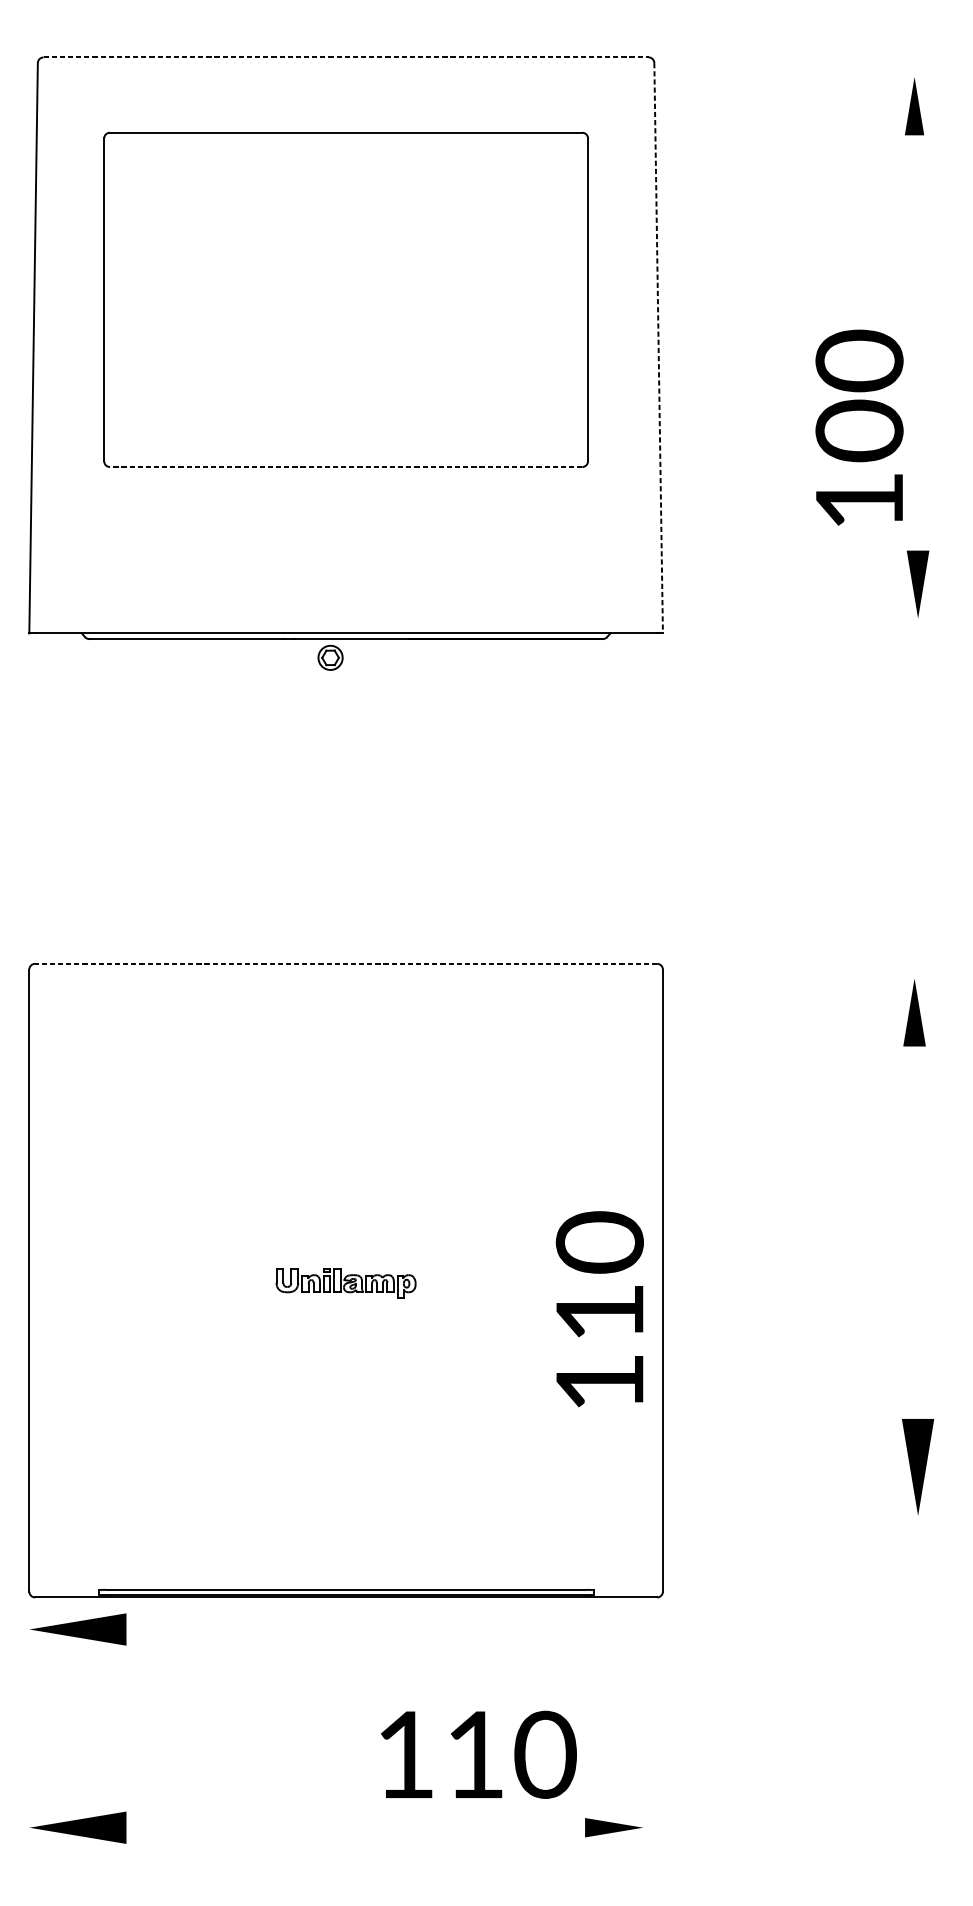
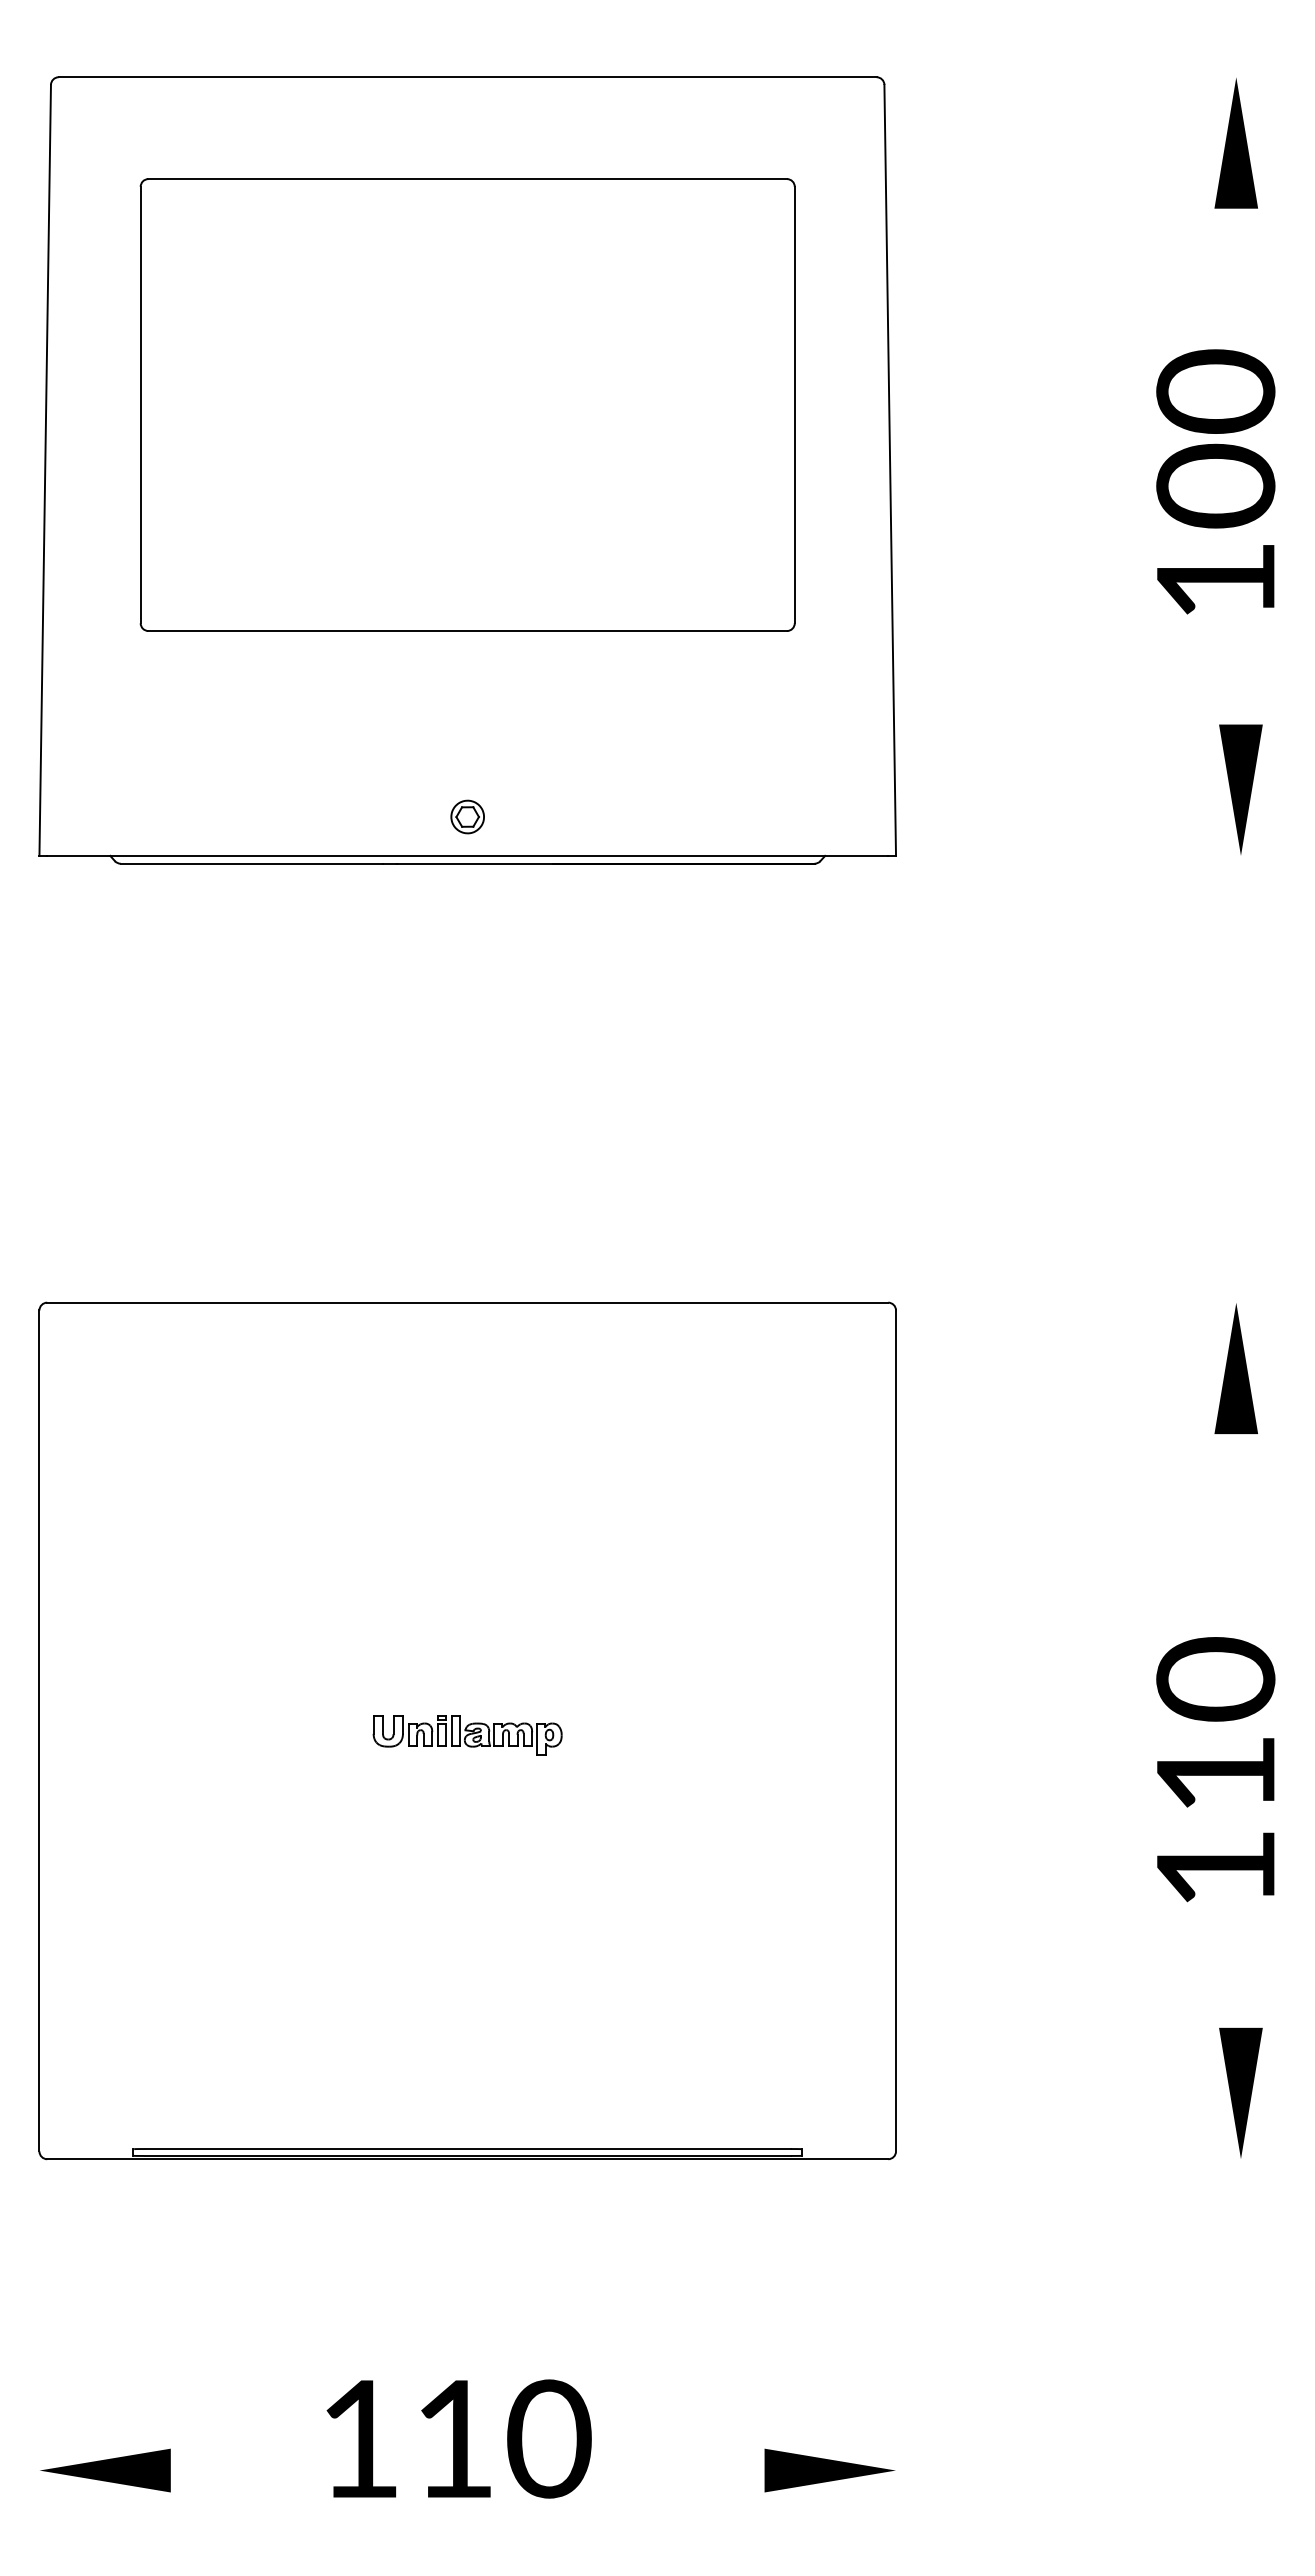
line: (345, 57) -> (467, 77), dashed -> solid
part: (914, 106) -> (1235, 143), size x1.67
line: (658, 348) -> (890, 470), dashed -> solid
text: (859, 427) -> (1215, 481), moved
line: (345, 467) -> (467, 631), dashed -> solid
part: (917, 584) -> (1240, 789), size x1.43
part: (330, 657) -> (467, 816), moved
line: (345, 963) -> (467, 1302), dashed -> solid
part: (914, 1012) -> (1235, 1368), size x1.43
text: (599, 1309) -> (1215, 1769), moved
part: (917, 1466) -> (1240, 2092), moved
part: (78, 1629) -> (105, 2202), removed
text: (478, 1754) -> (458, 2438), moved
part: (613, 1827) -> (829, 2470), size x1.67

